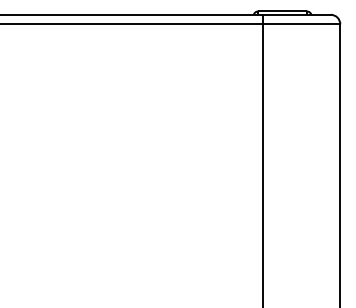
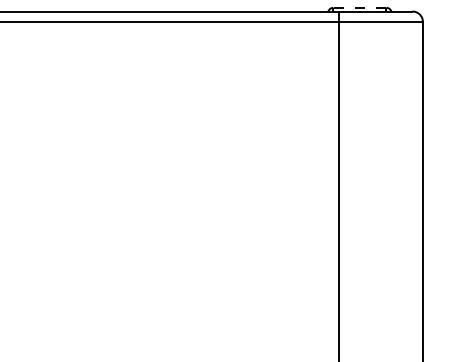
line: (282, 11) -> (359, 7), solid -> dashed

